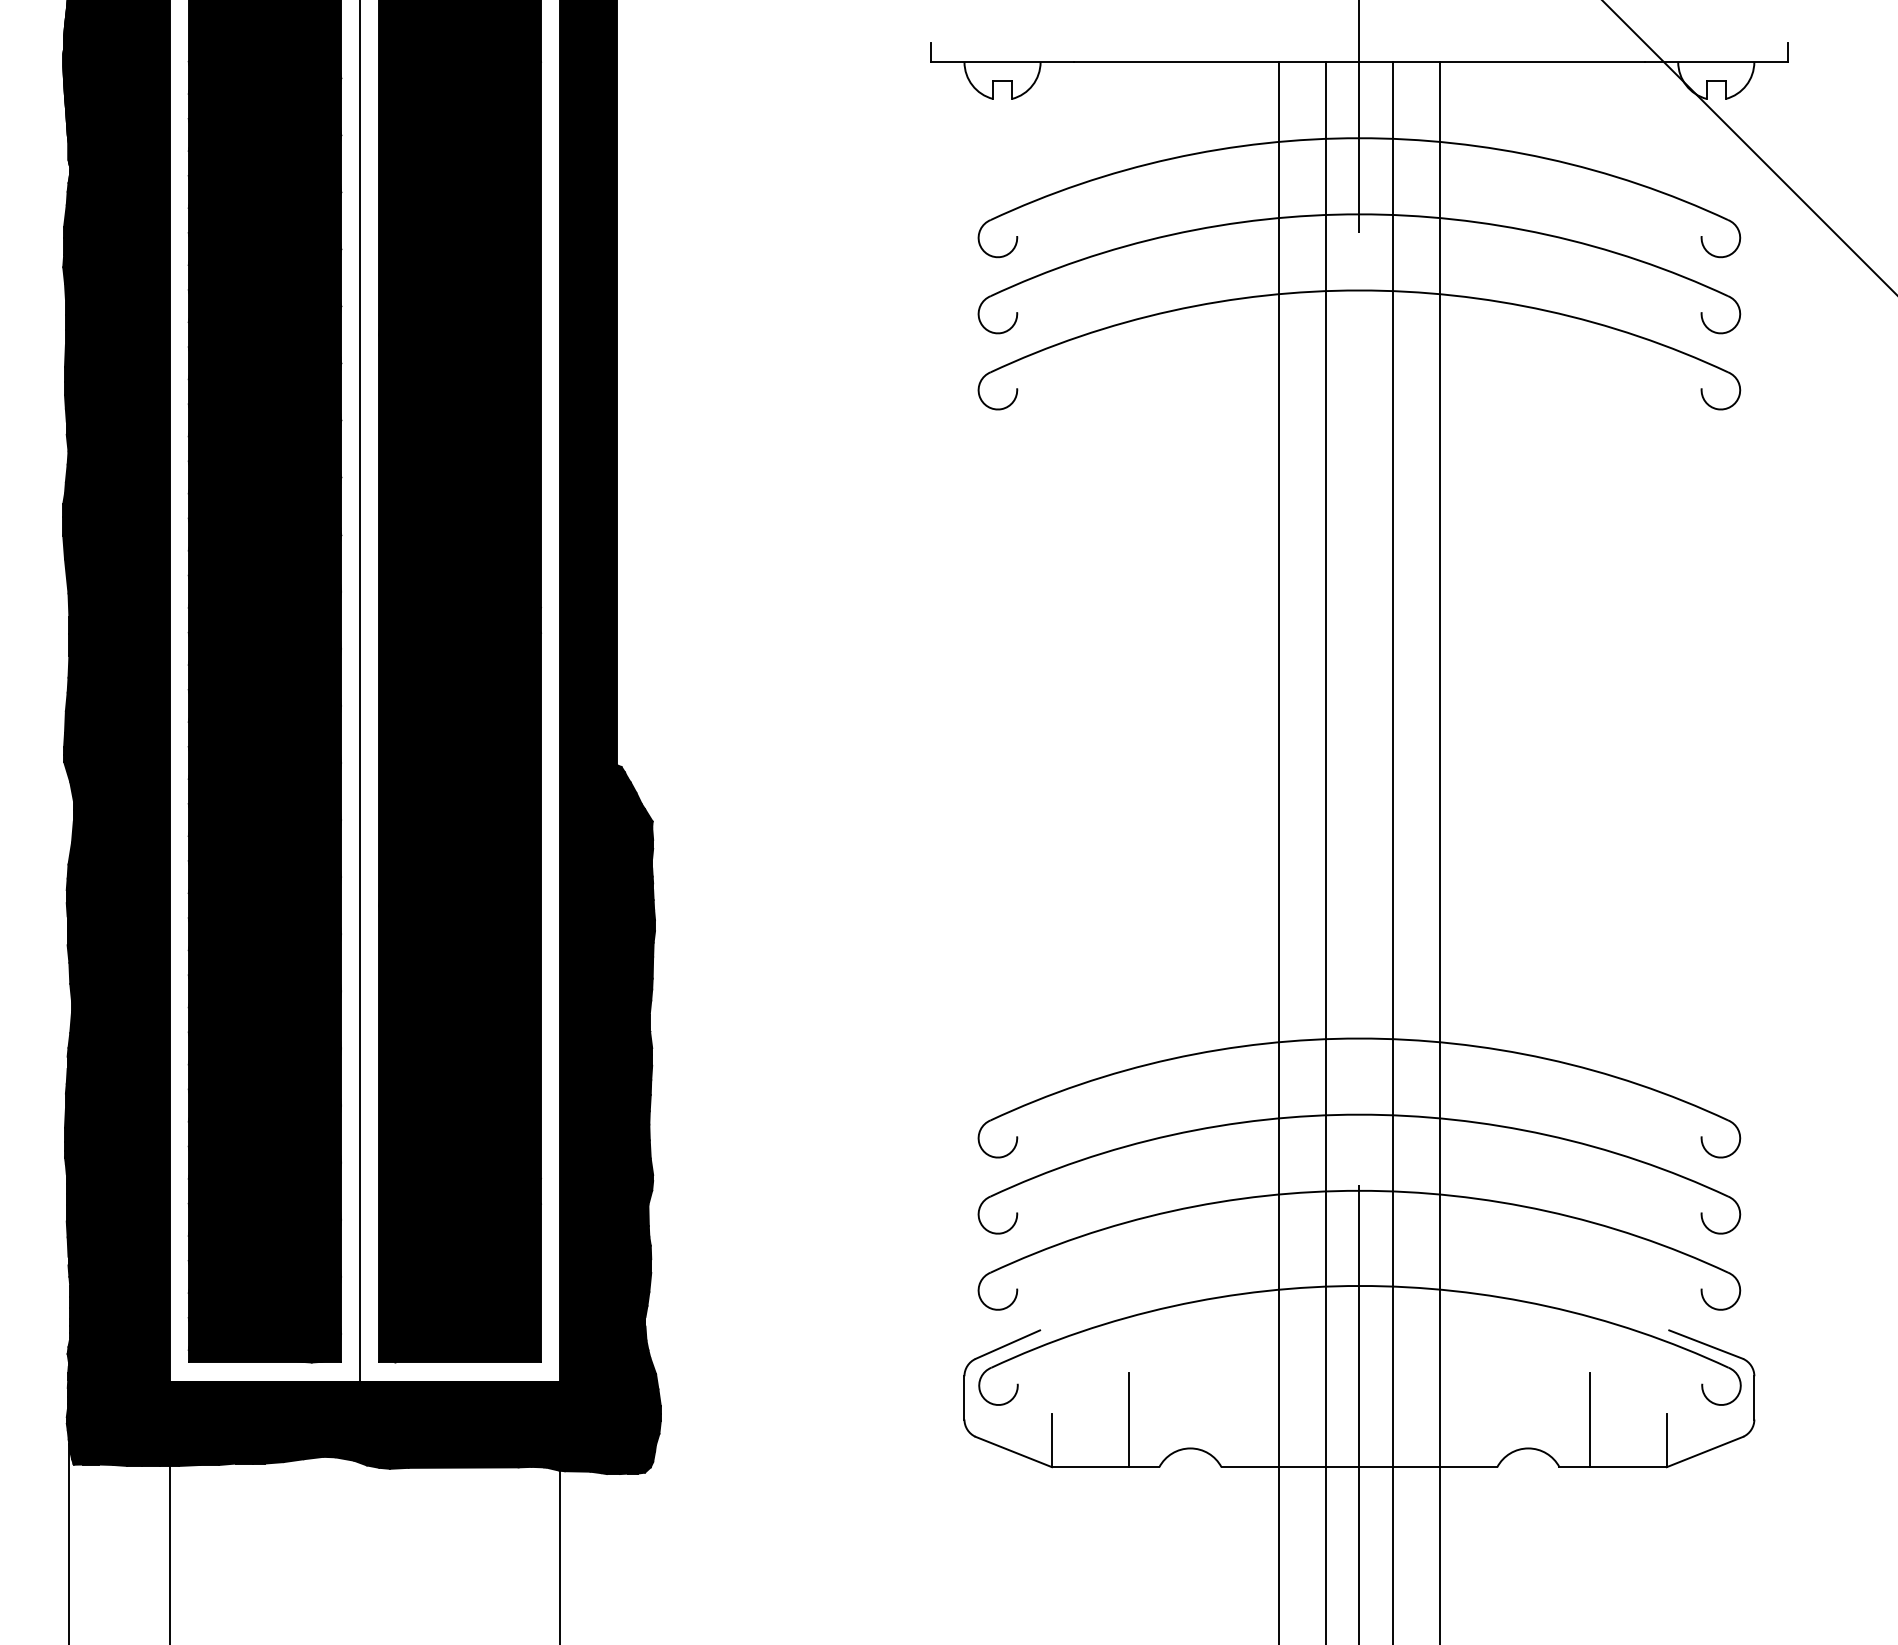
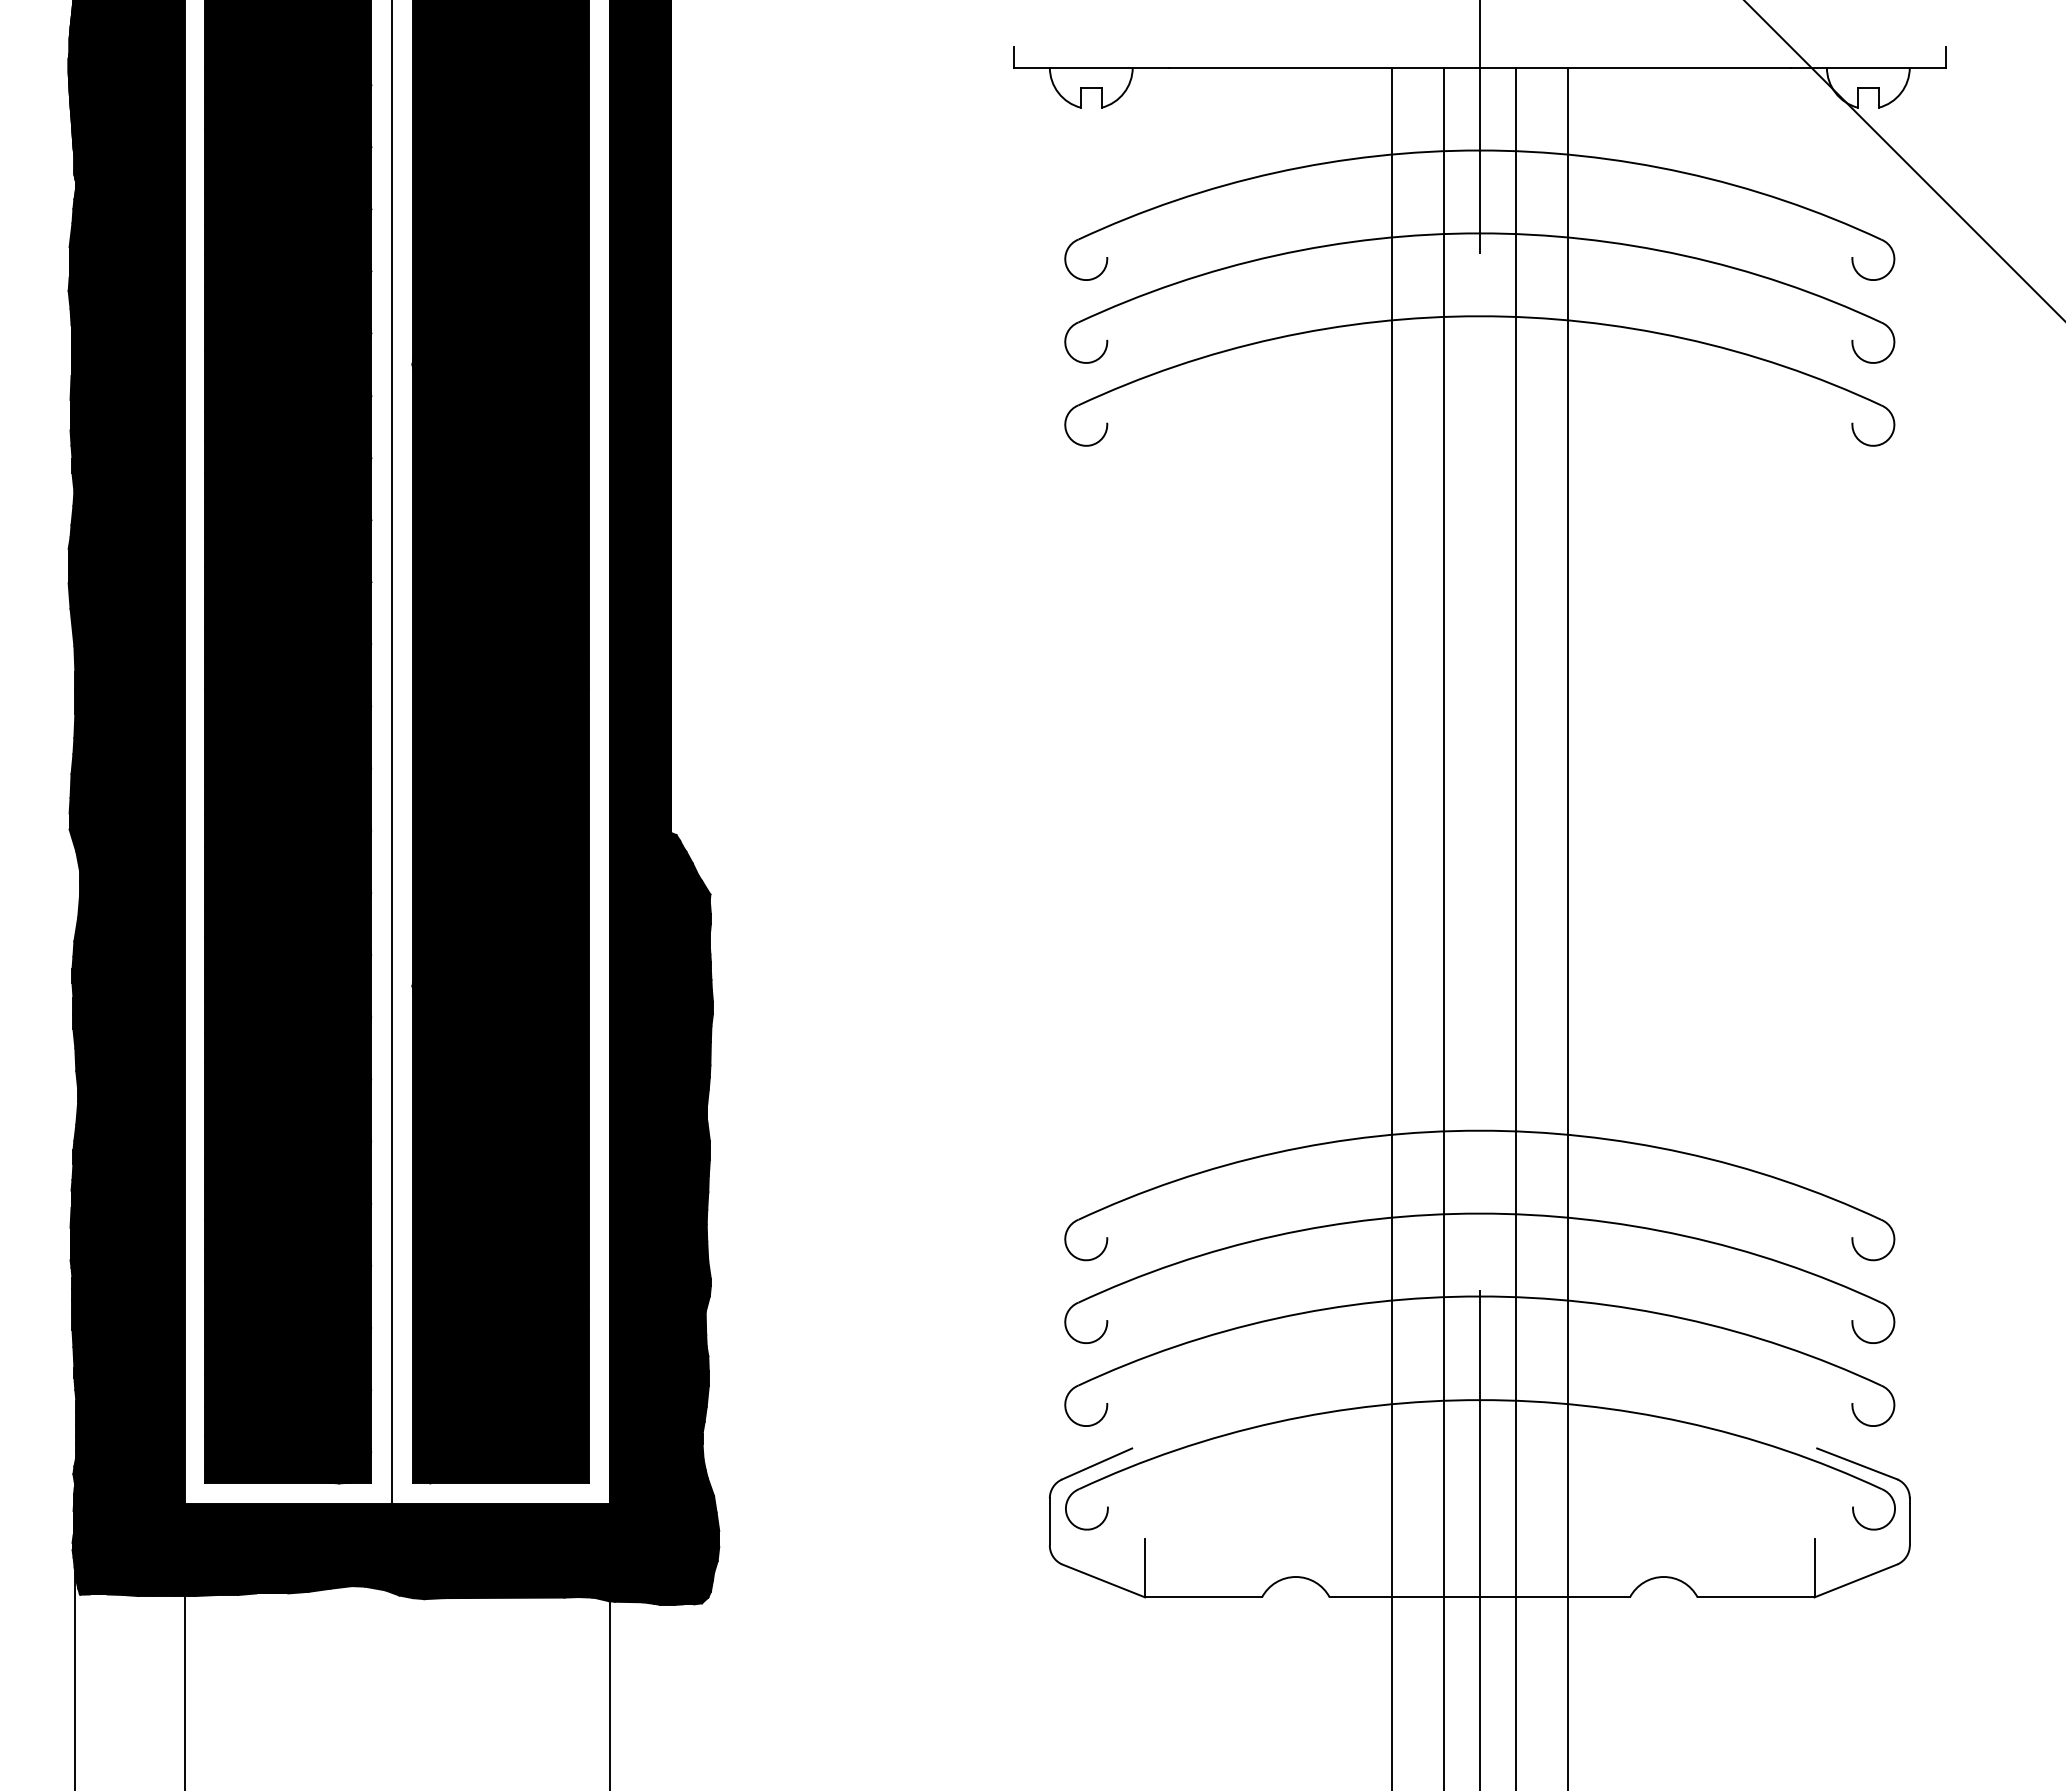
line: (1128, 1419) -> (1228, 1545), removed
line: (1590, 1419) -> (1731, 1545), removed

